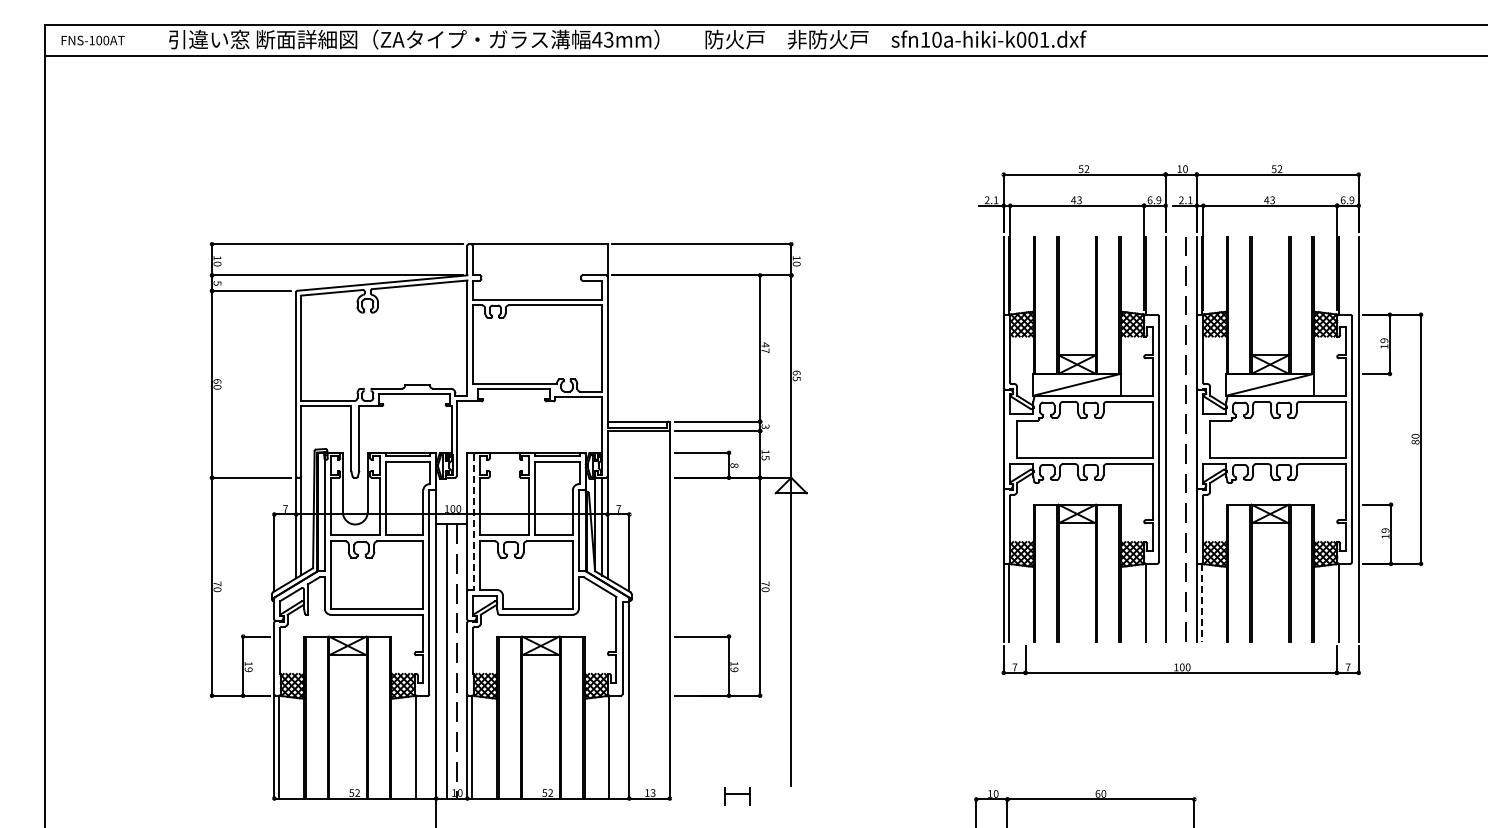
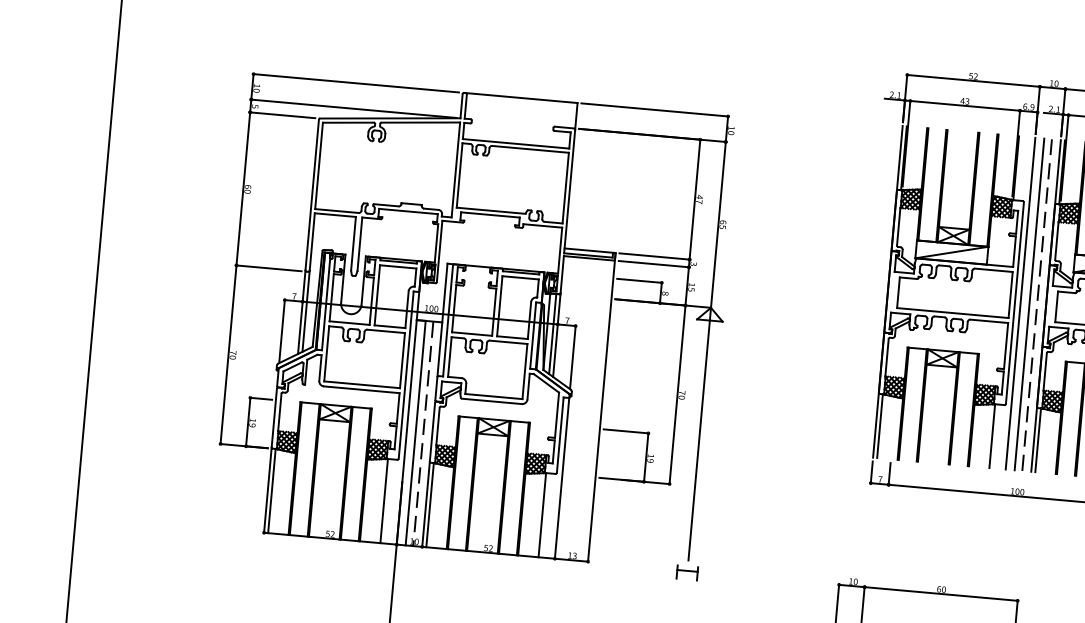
line: (1176, 438) -> (1029, 303), added
line: (474, 522) -> (448, 321), dashed -> solid
line: (1201, 602) -> (1037, 439), dashed -> solid
part: (737, 796) -> (687, 573), moved

